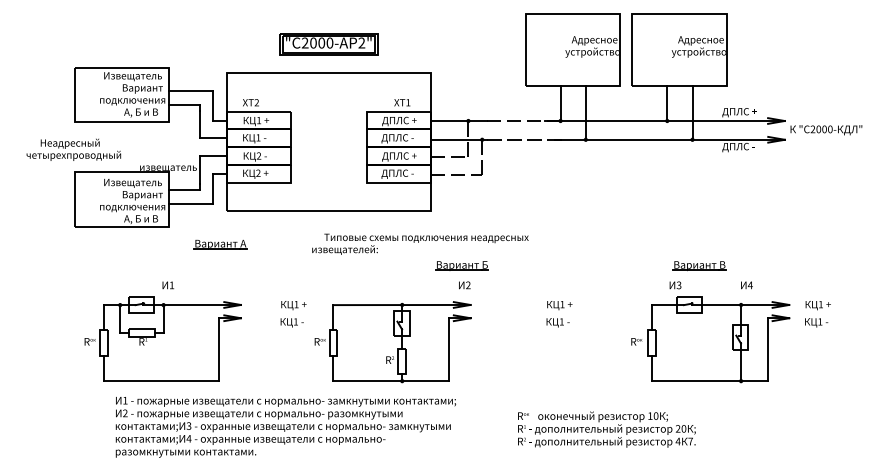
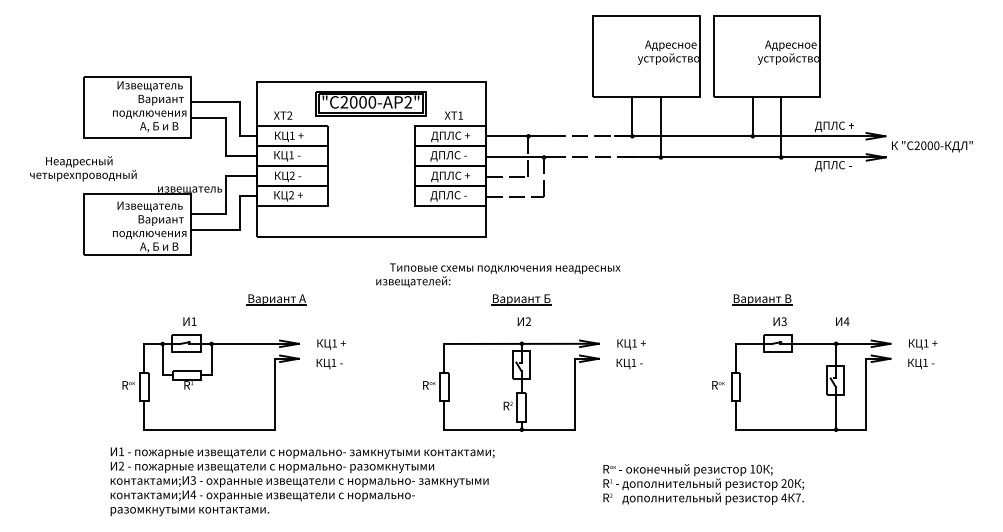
part: (328, 44) -> (370, 103), moved
part: (220, 244) -> (276, 299), moved
text: (420, 244) -> (498, 275), moved
part: (699, 265) -> (762, 299), moved
text: (674, 285) -> (779, 321), moved
part: (162, 333) -> (210, 375), moved
part: (393, 341) -> (511, 385), moved
text: (285, 427) -> (302, 481), moved
text: (606, 429) -> (703, 484), moved

